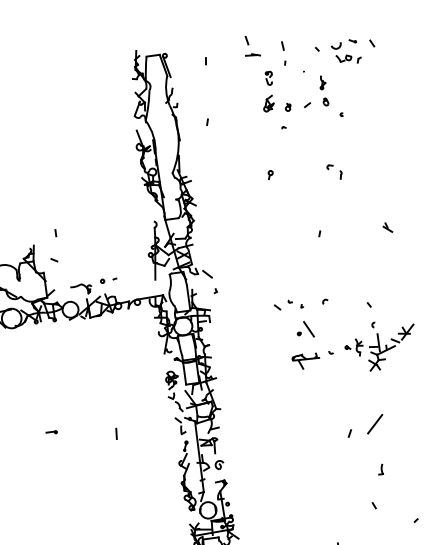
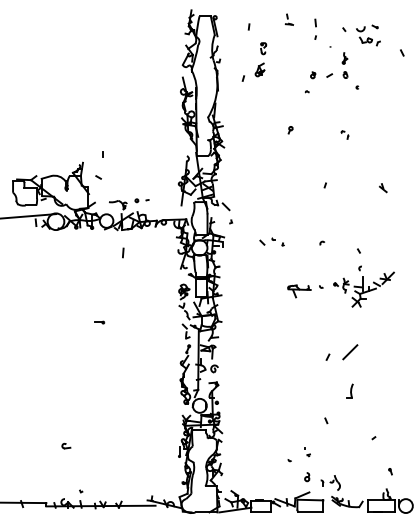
line: (372, 42) -> (402, 52), moved
part: (251, 46) -> (289, 19), size x0.6
part: (267, 91) -> (260, 59), moved
part: (334, 171) -> (344, 134), size x0.6
part: (287, 304) -> (271, 241), moved
part: (304, 329) -> (301, 264), removed
part: (51, 432) -> (99, 322), moved
line: (116, 433) -> (123, 252), moved
part: (380, 468) -> (349, 390), size x1.6
line: (374, 505) -> (326, 420), moved

